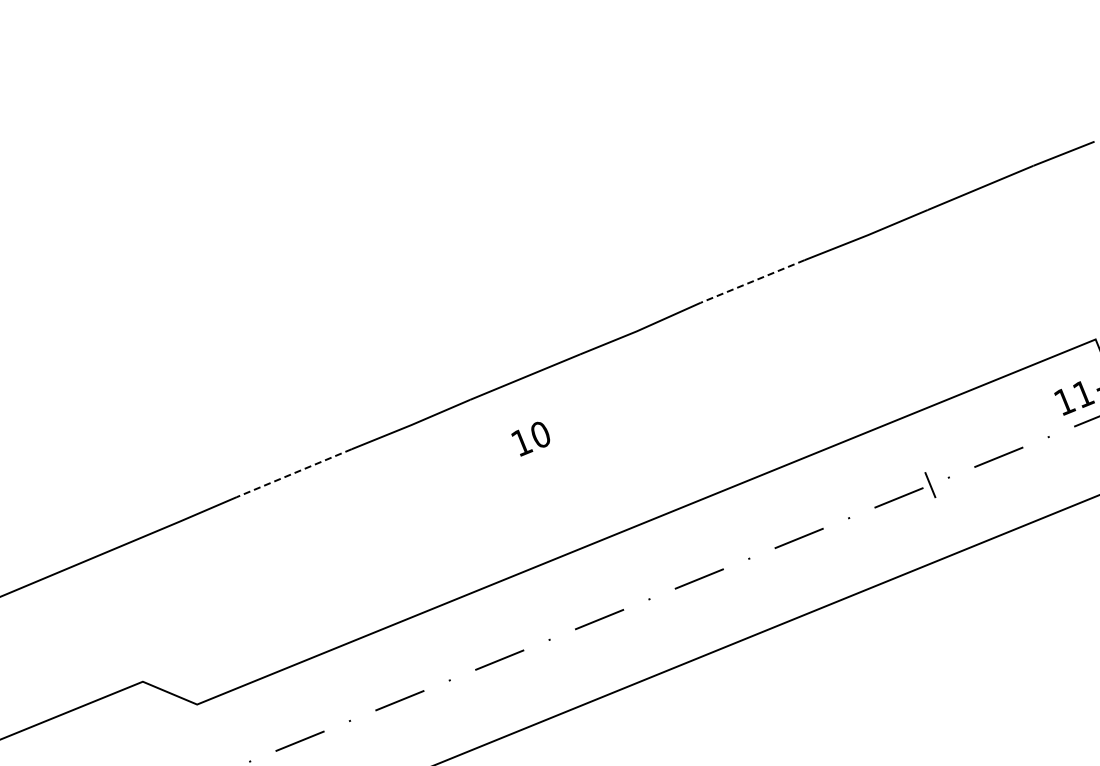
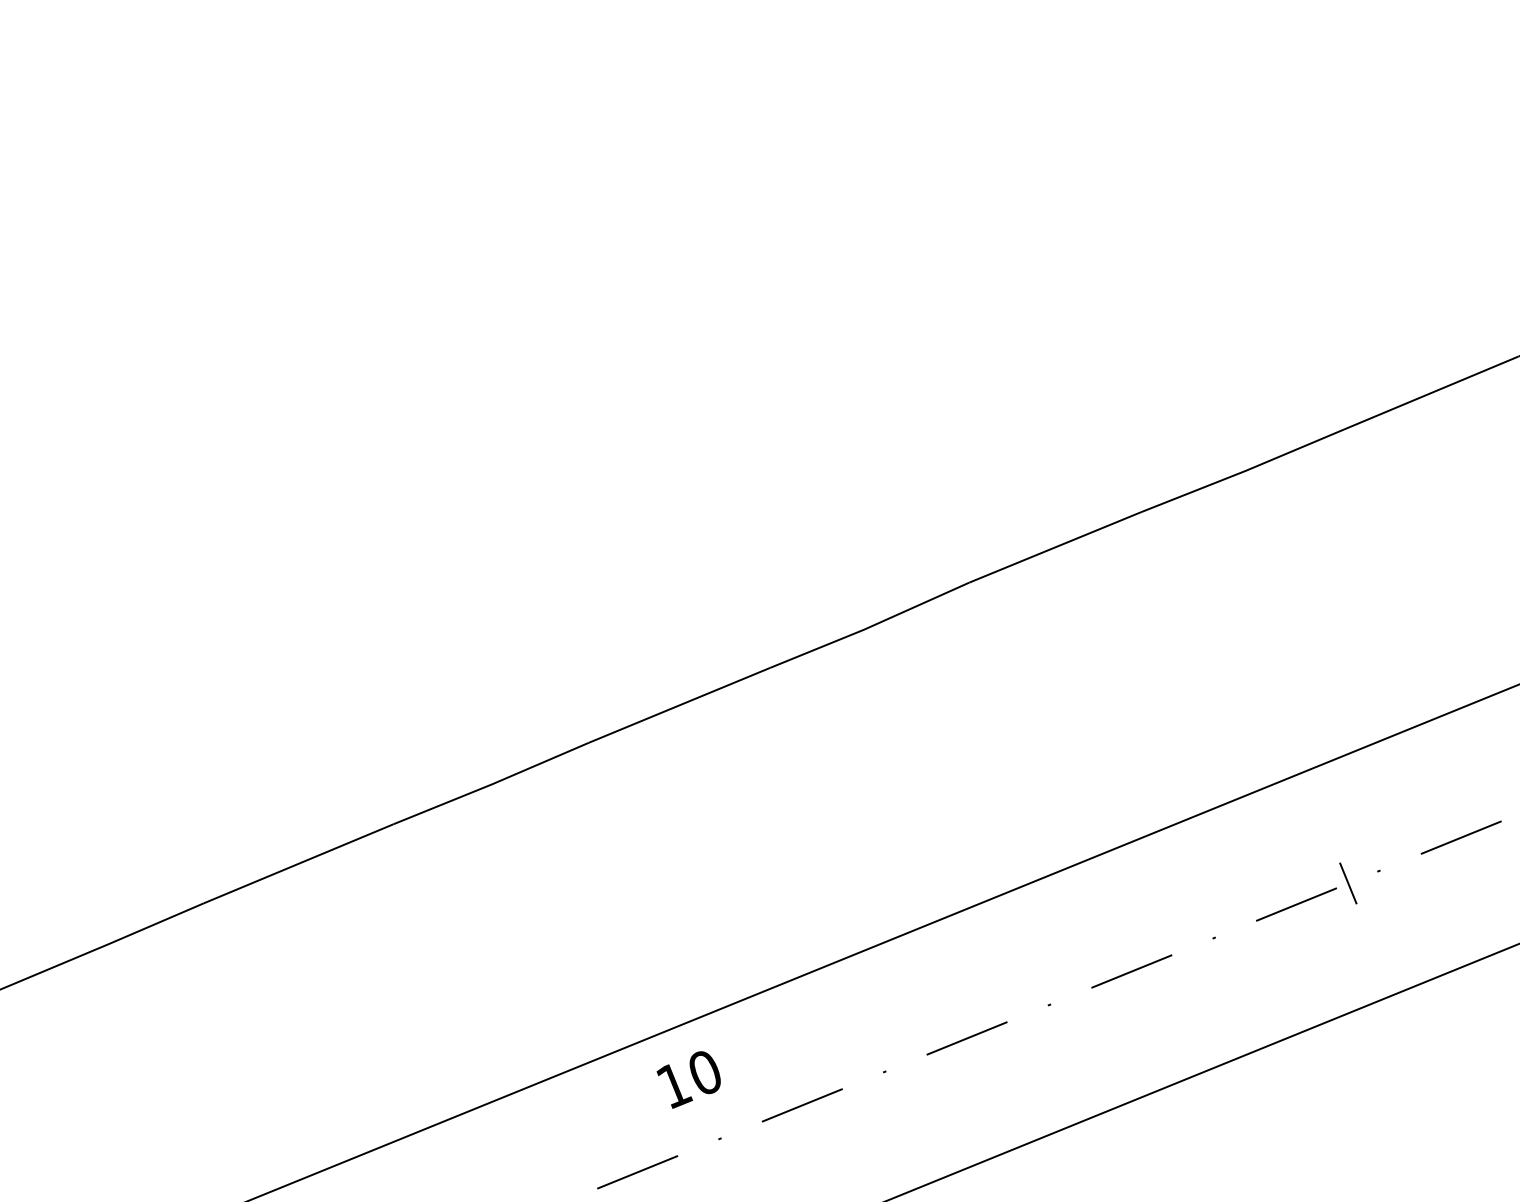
line: (752, 281) -> (1054, 547), dashed -> solid
text: (530, 438) -> (688, 1078), moved
line: (293, 473) -> (297, 864), dashed -> solid

